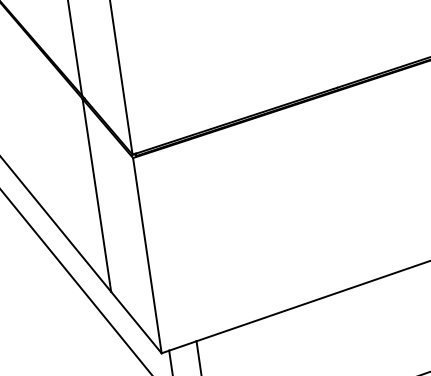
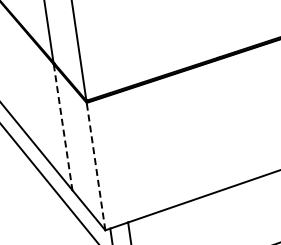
line: (97, 195) -> (63, 127), solid -> dashed
line: (146, 255) -> (95, 166), solid -> dashed

